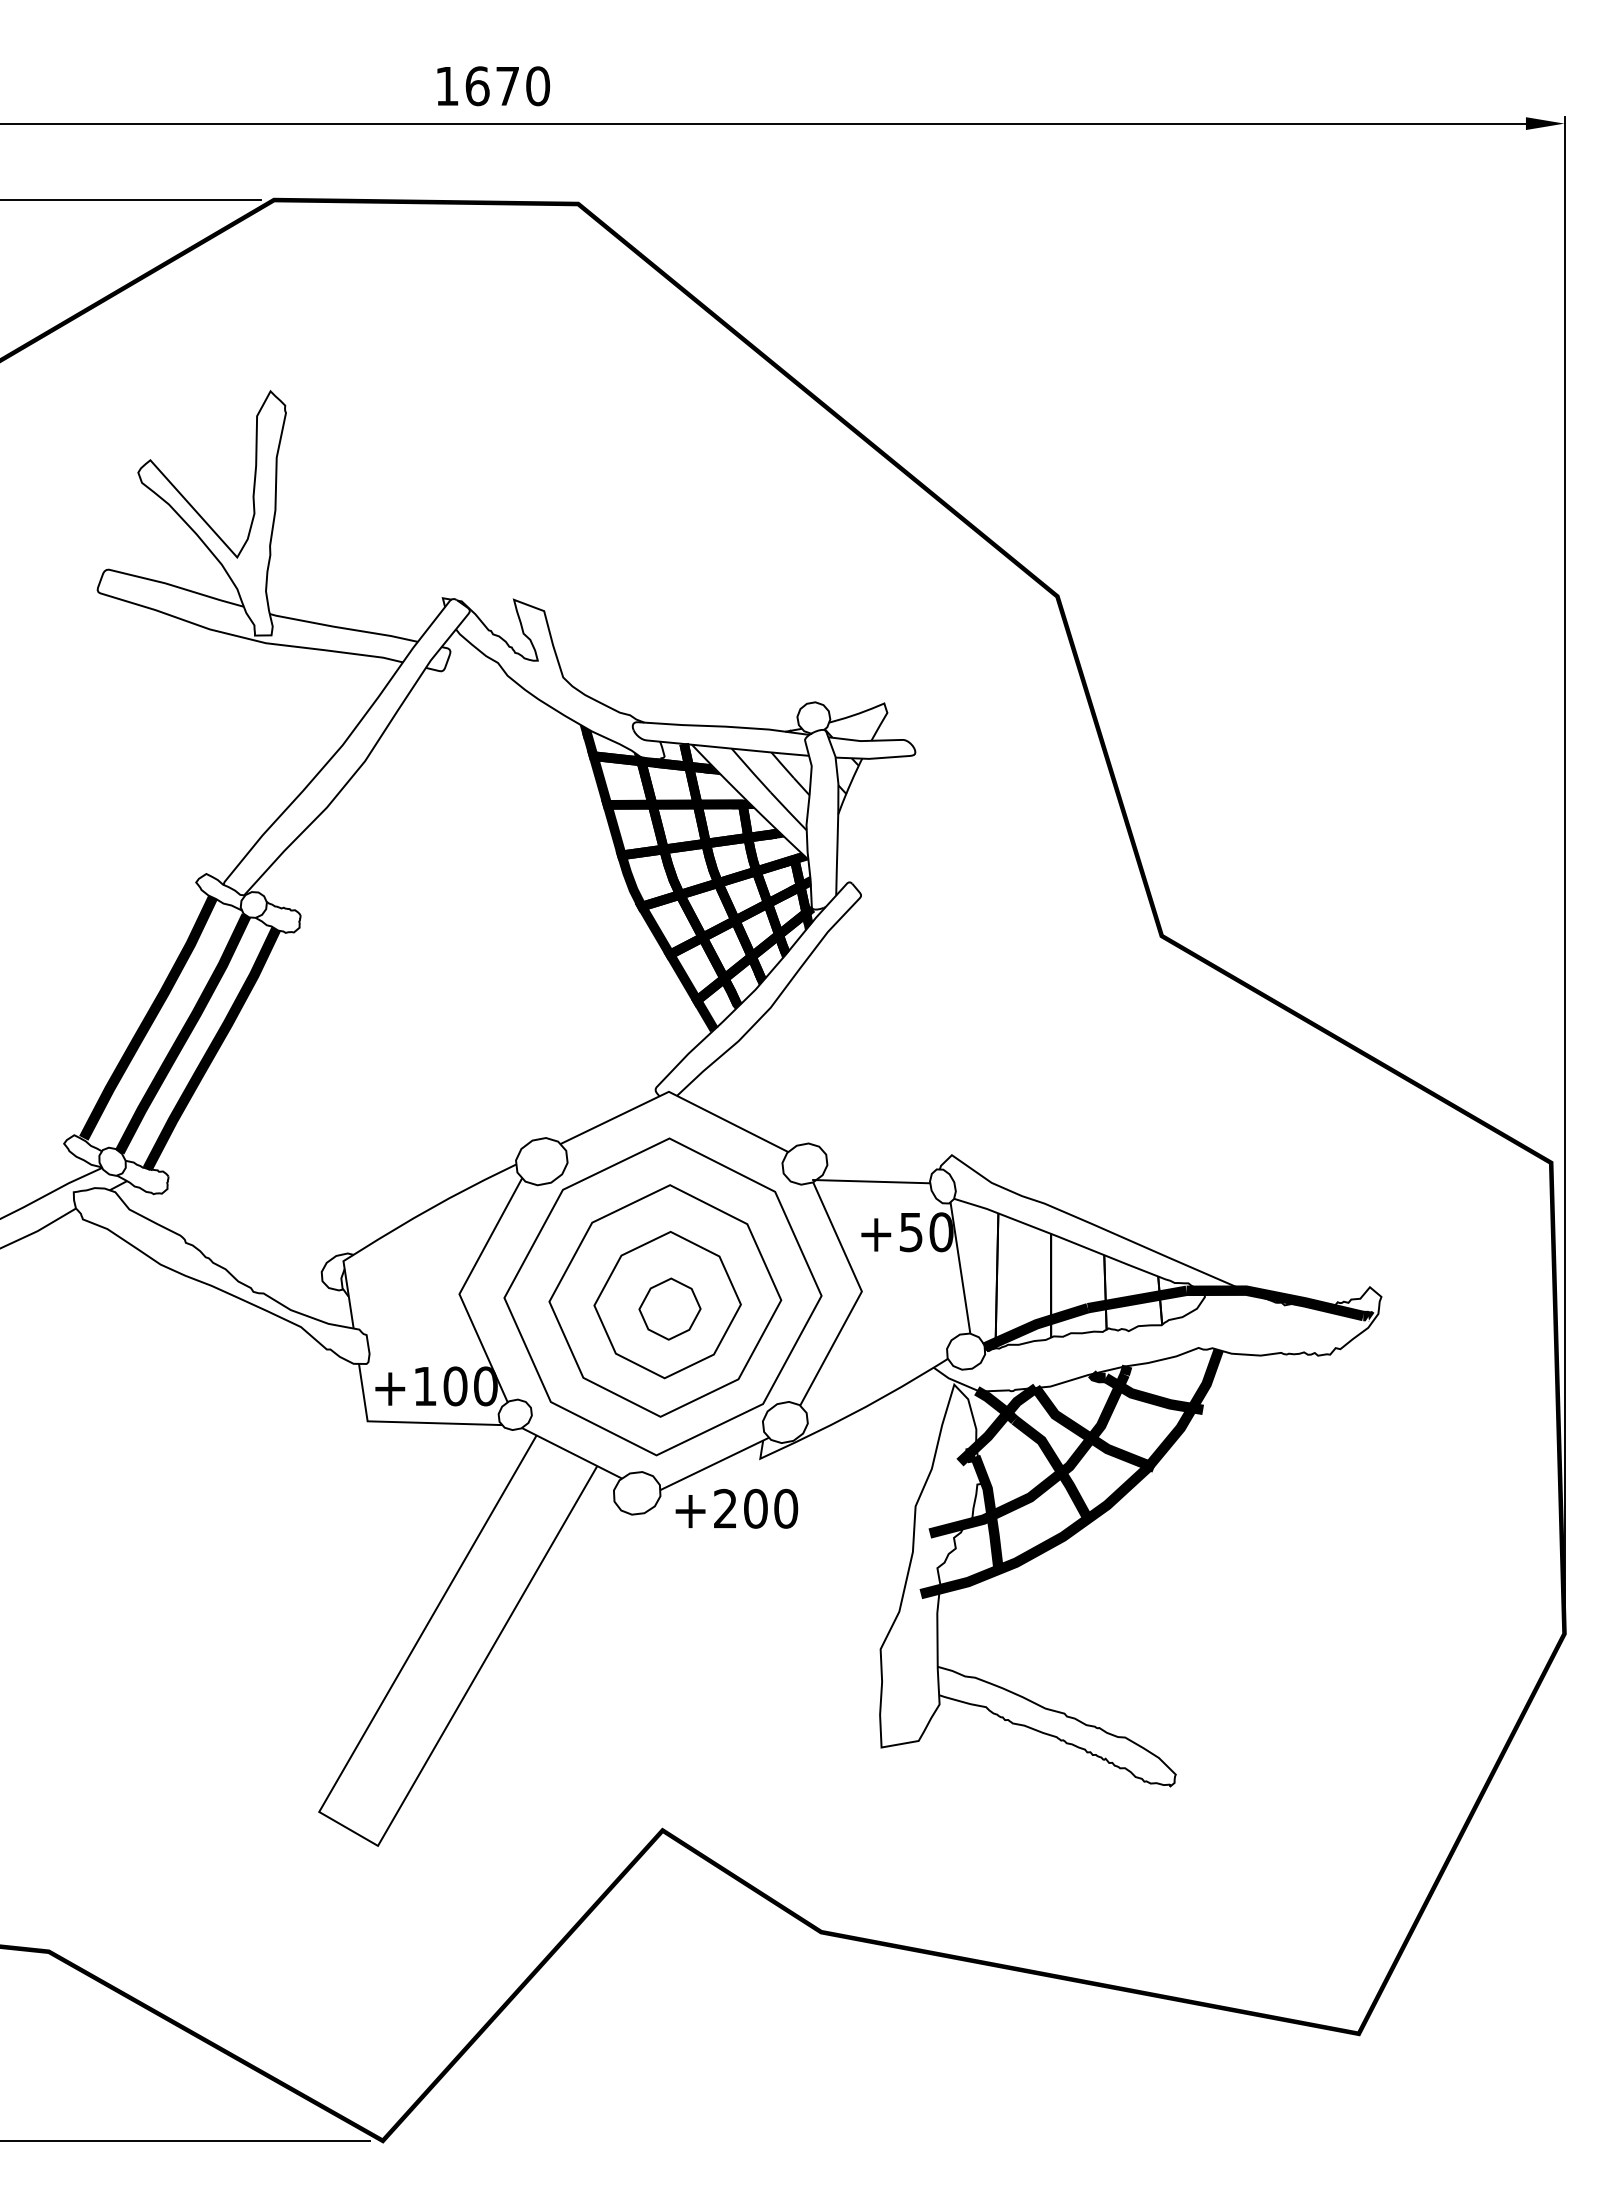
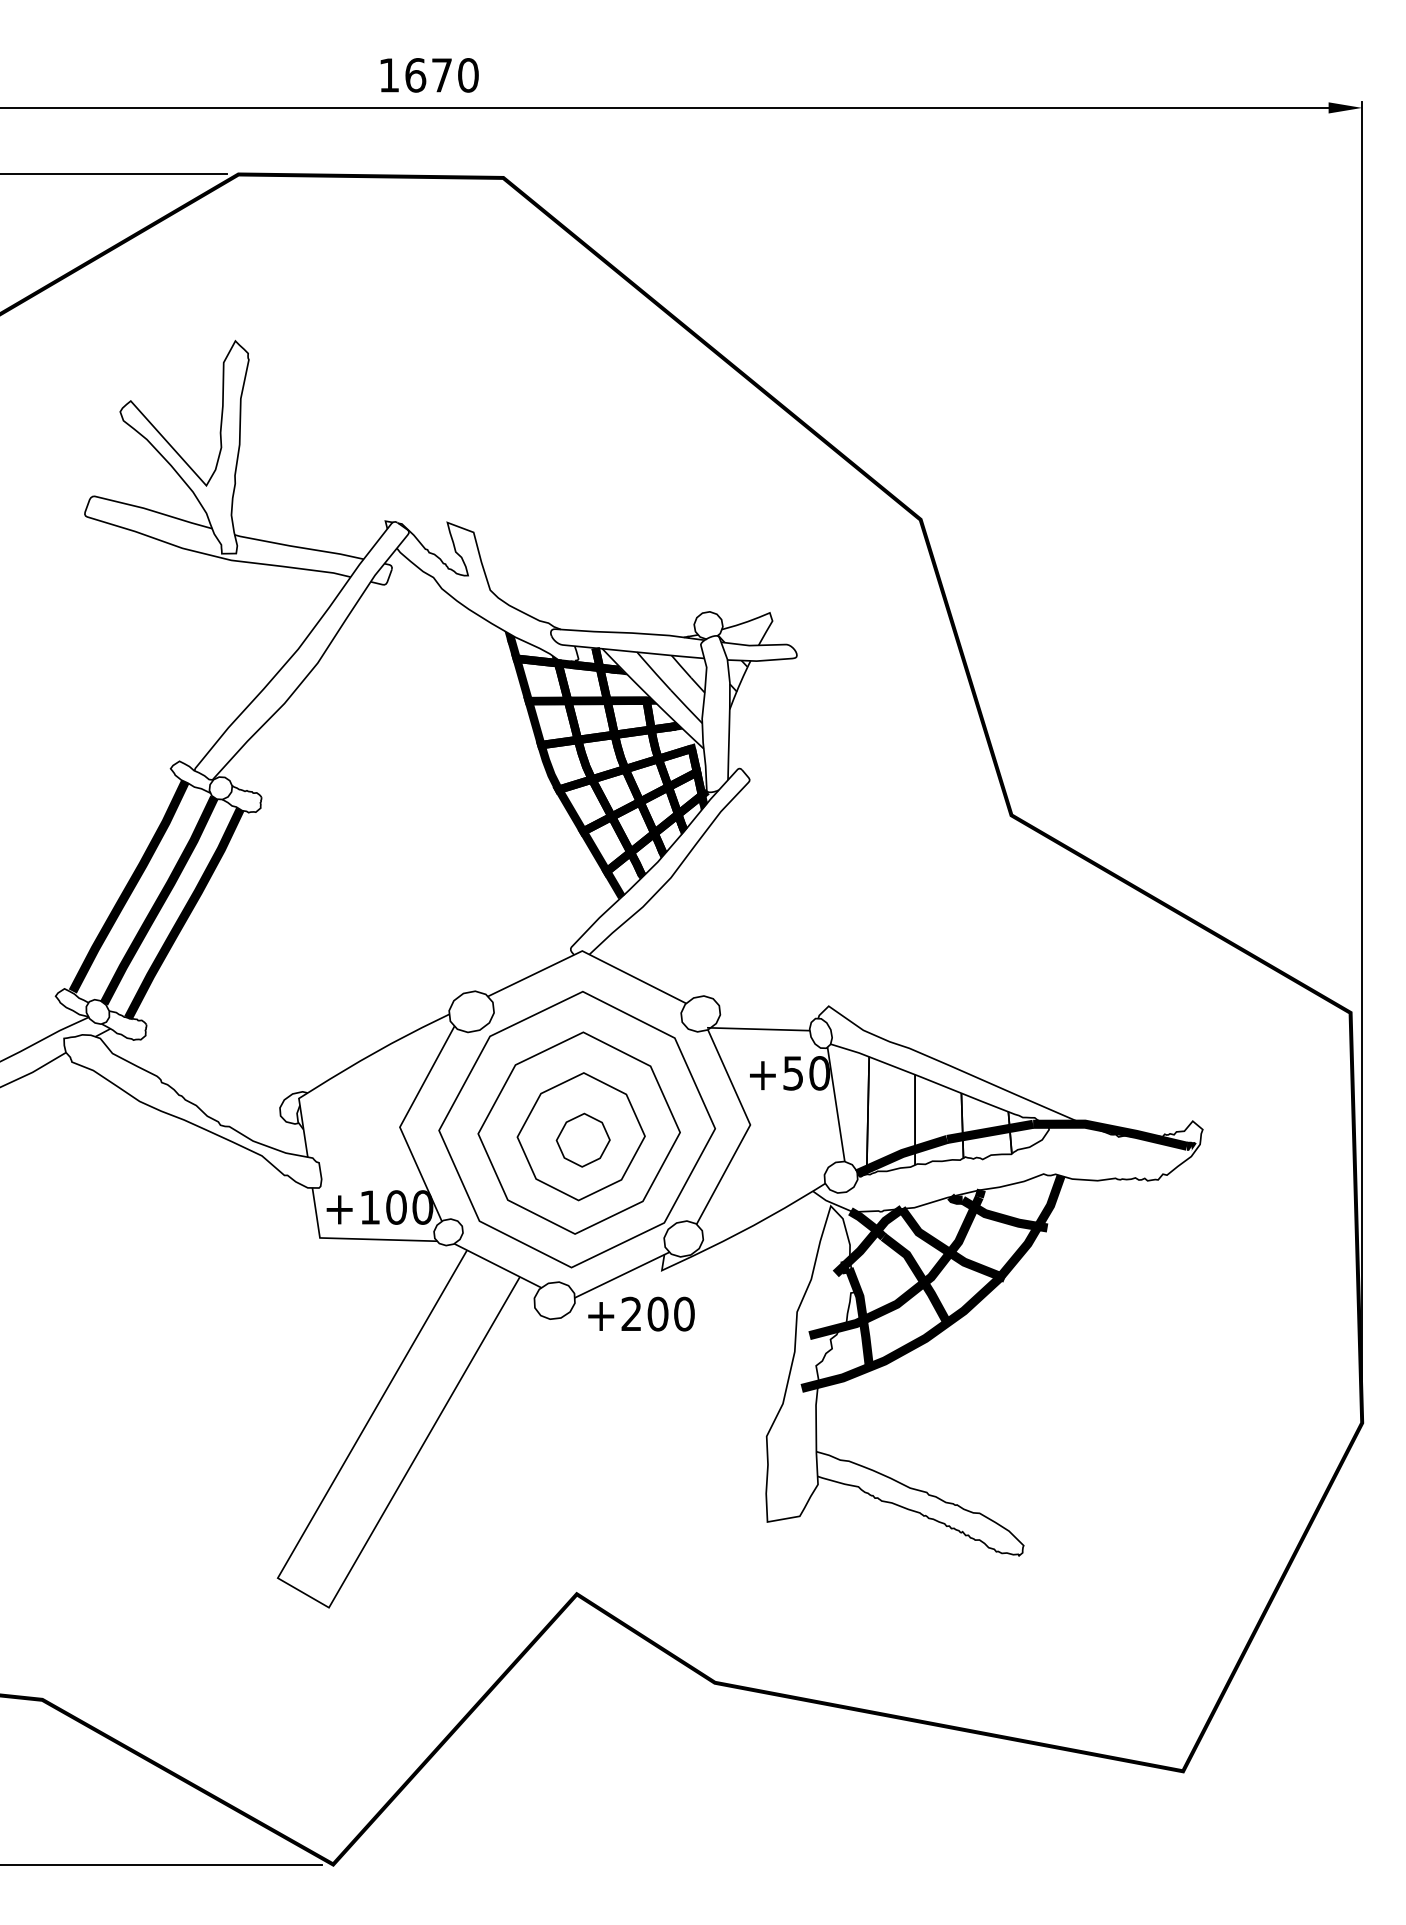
fill: (795, 860) -> (692, 749), removed
fill: (798, 887) -> (695, 773), removed

